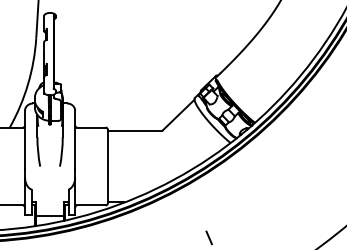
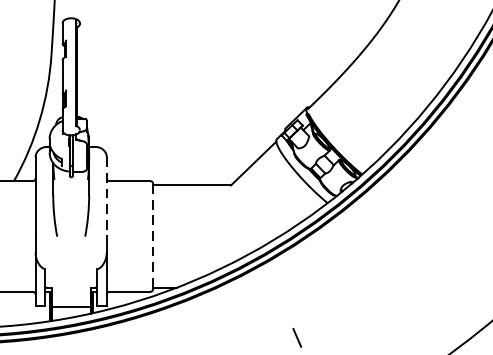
line: (75, 139) -> (107, 198), solid -> dashed
line: (107, 166) -> (152, 236), solid -> dashed

